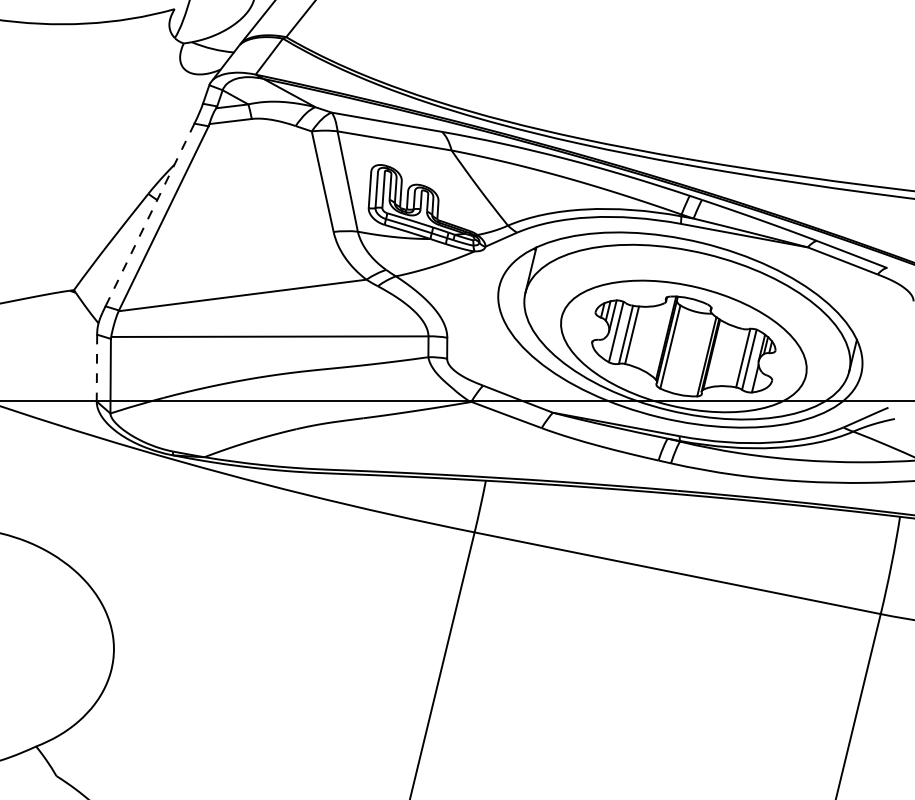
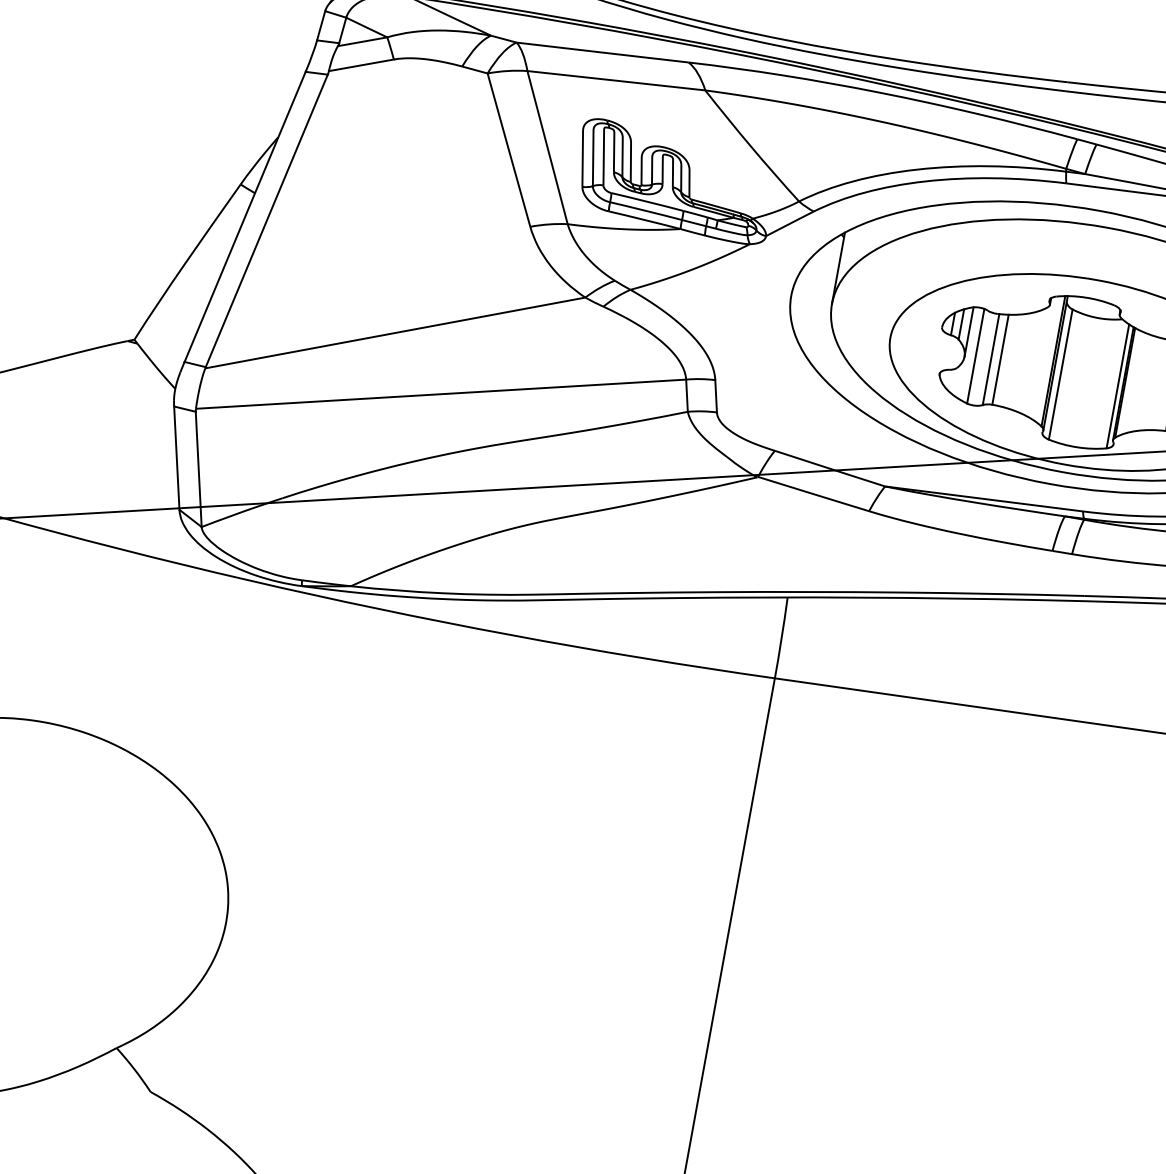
line: (150, 215) -> (245, 217), dashed -> solid
line: (96, 368) -> (176, 458), dashed -> solid

